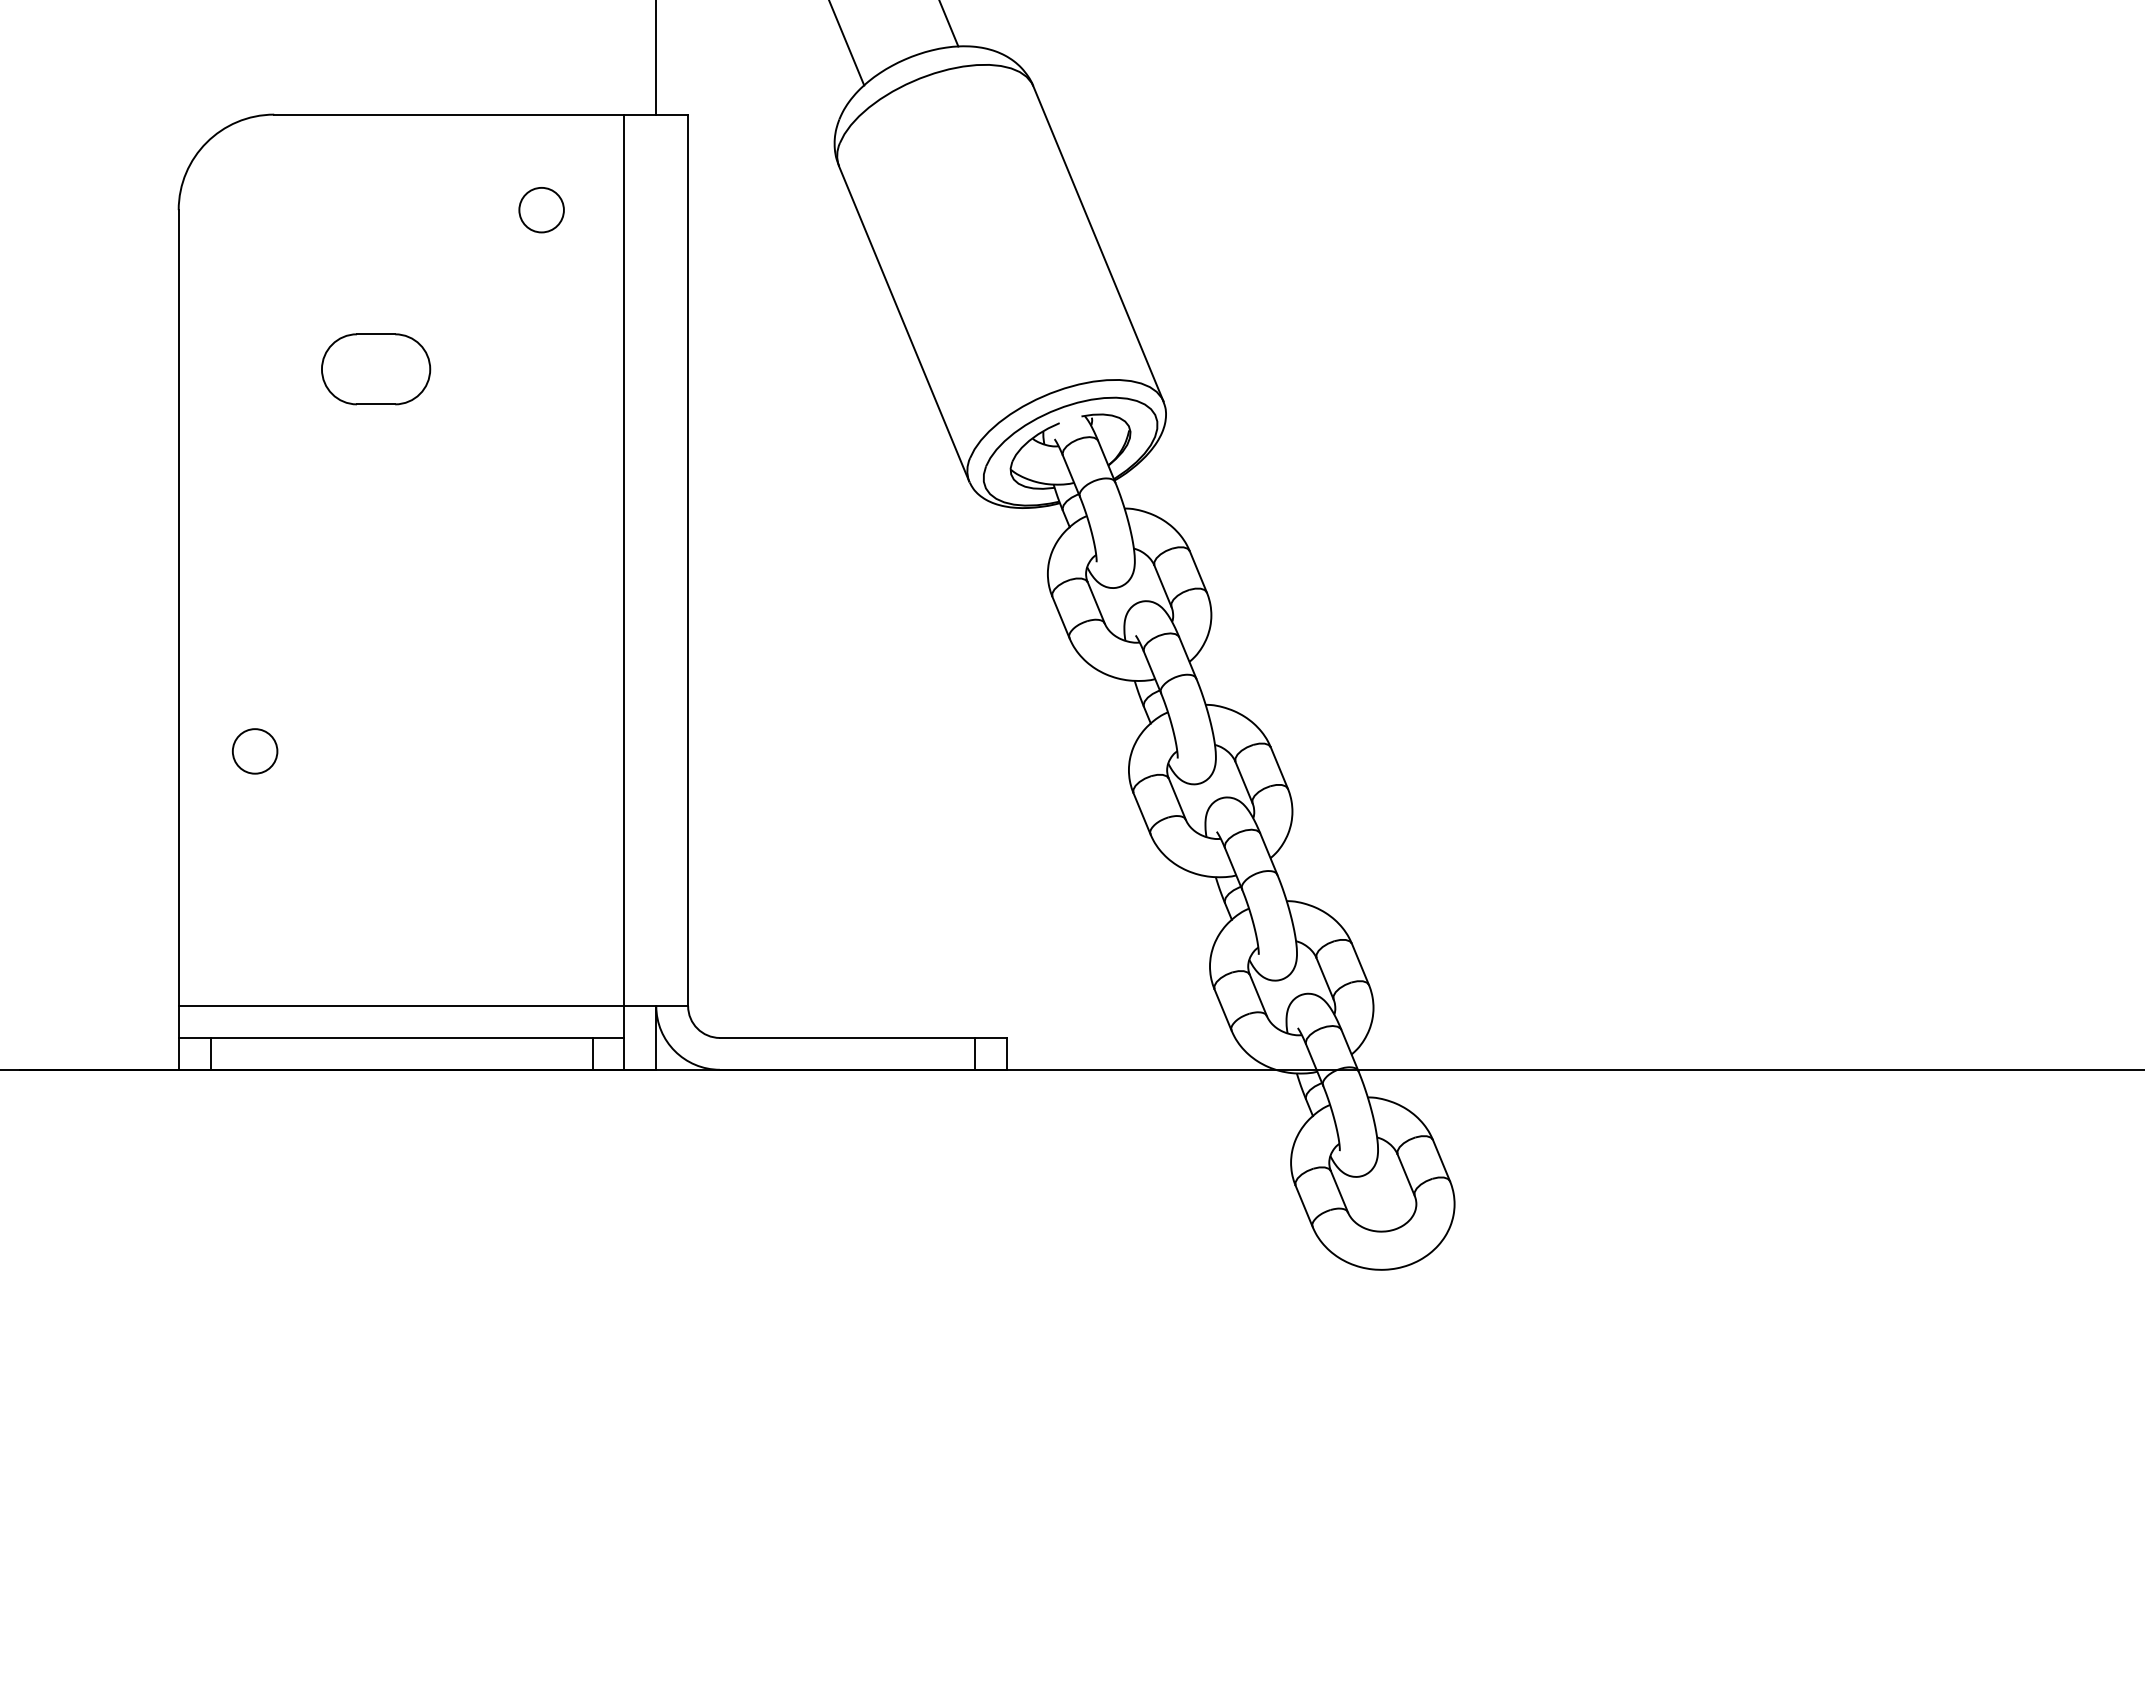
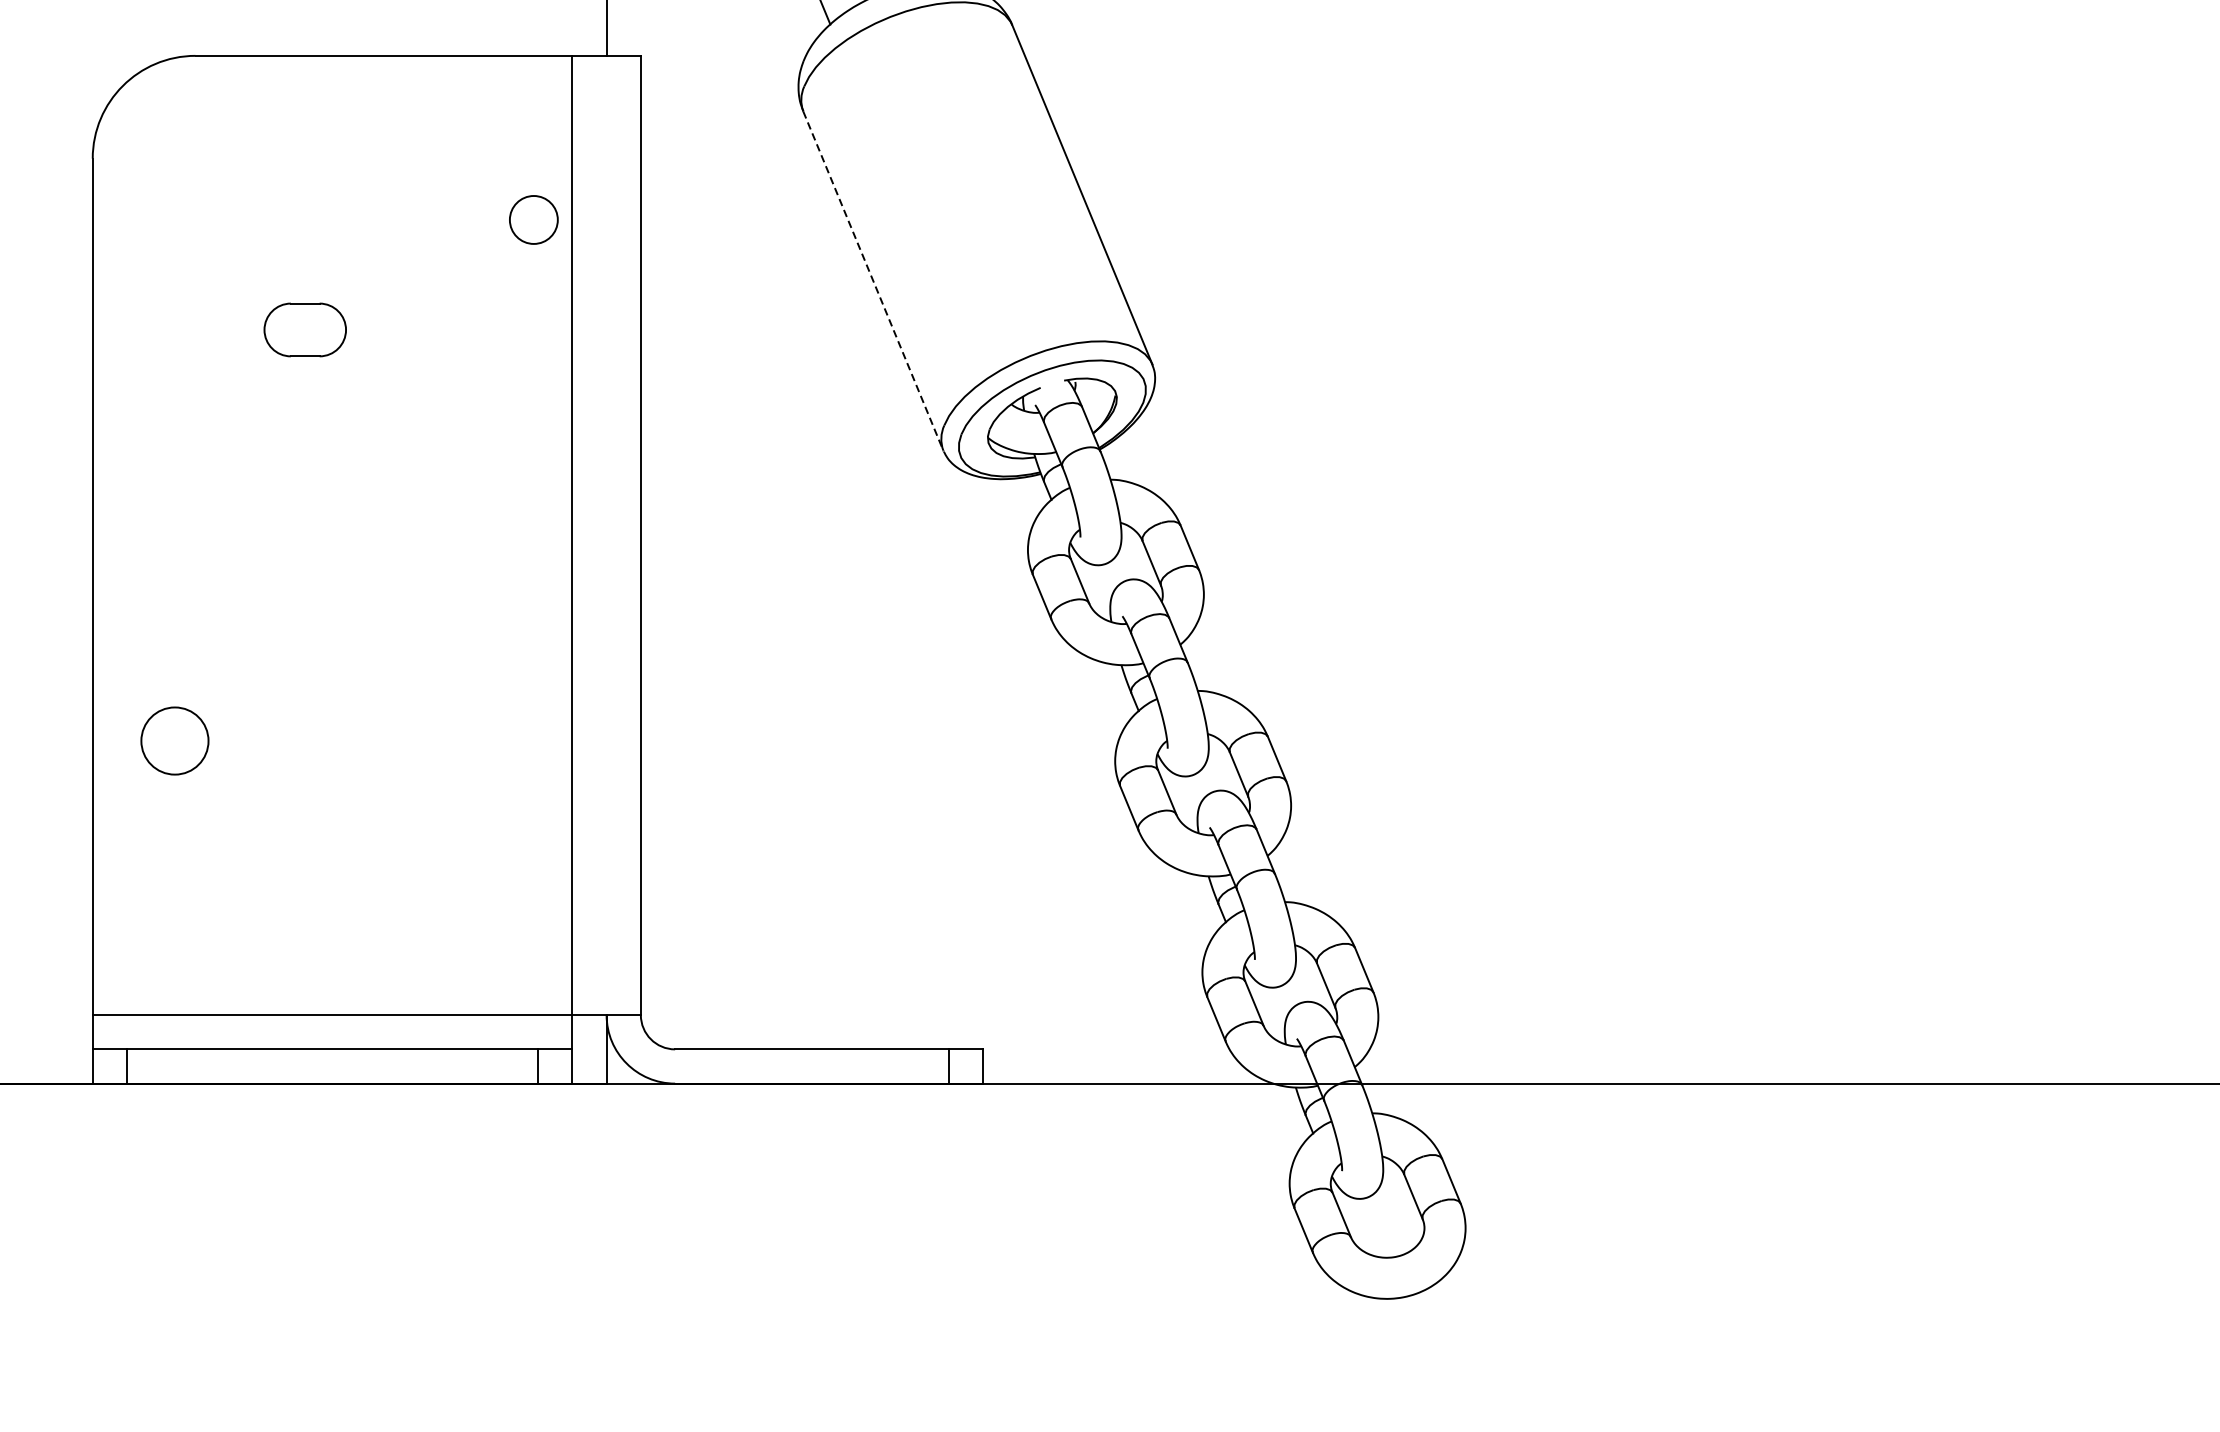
circle: (541, 210) -> (533, 220), moved
line: (904, 324) -> (873, 281), solid -> dashed
part: (376, 369) -> (305, 330), size x0.7
circle: (254, 751) -> (174, 741), size x1.4

